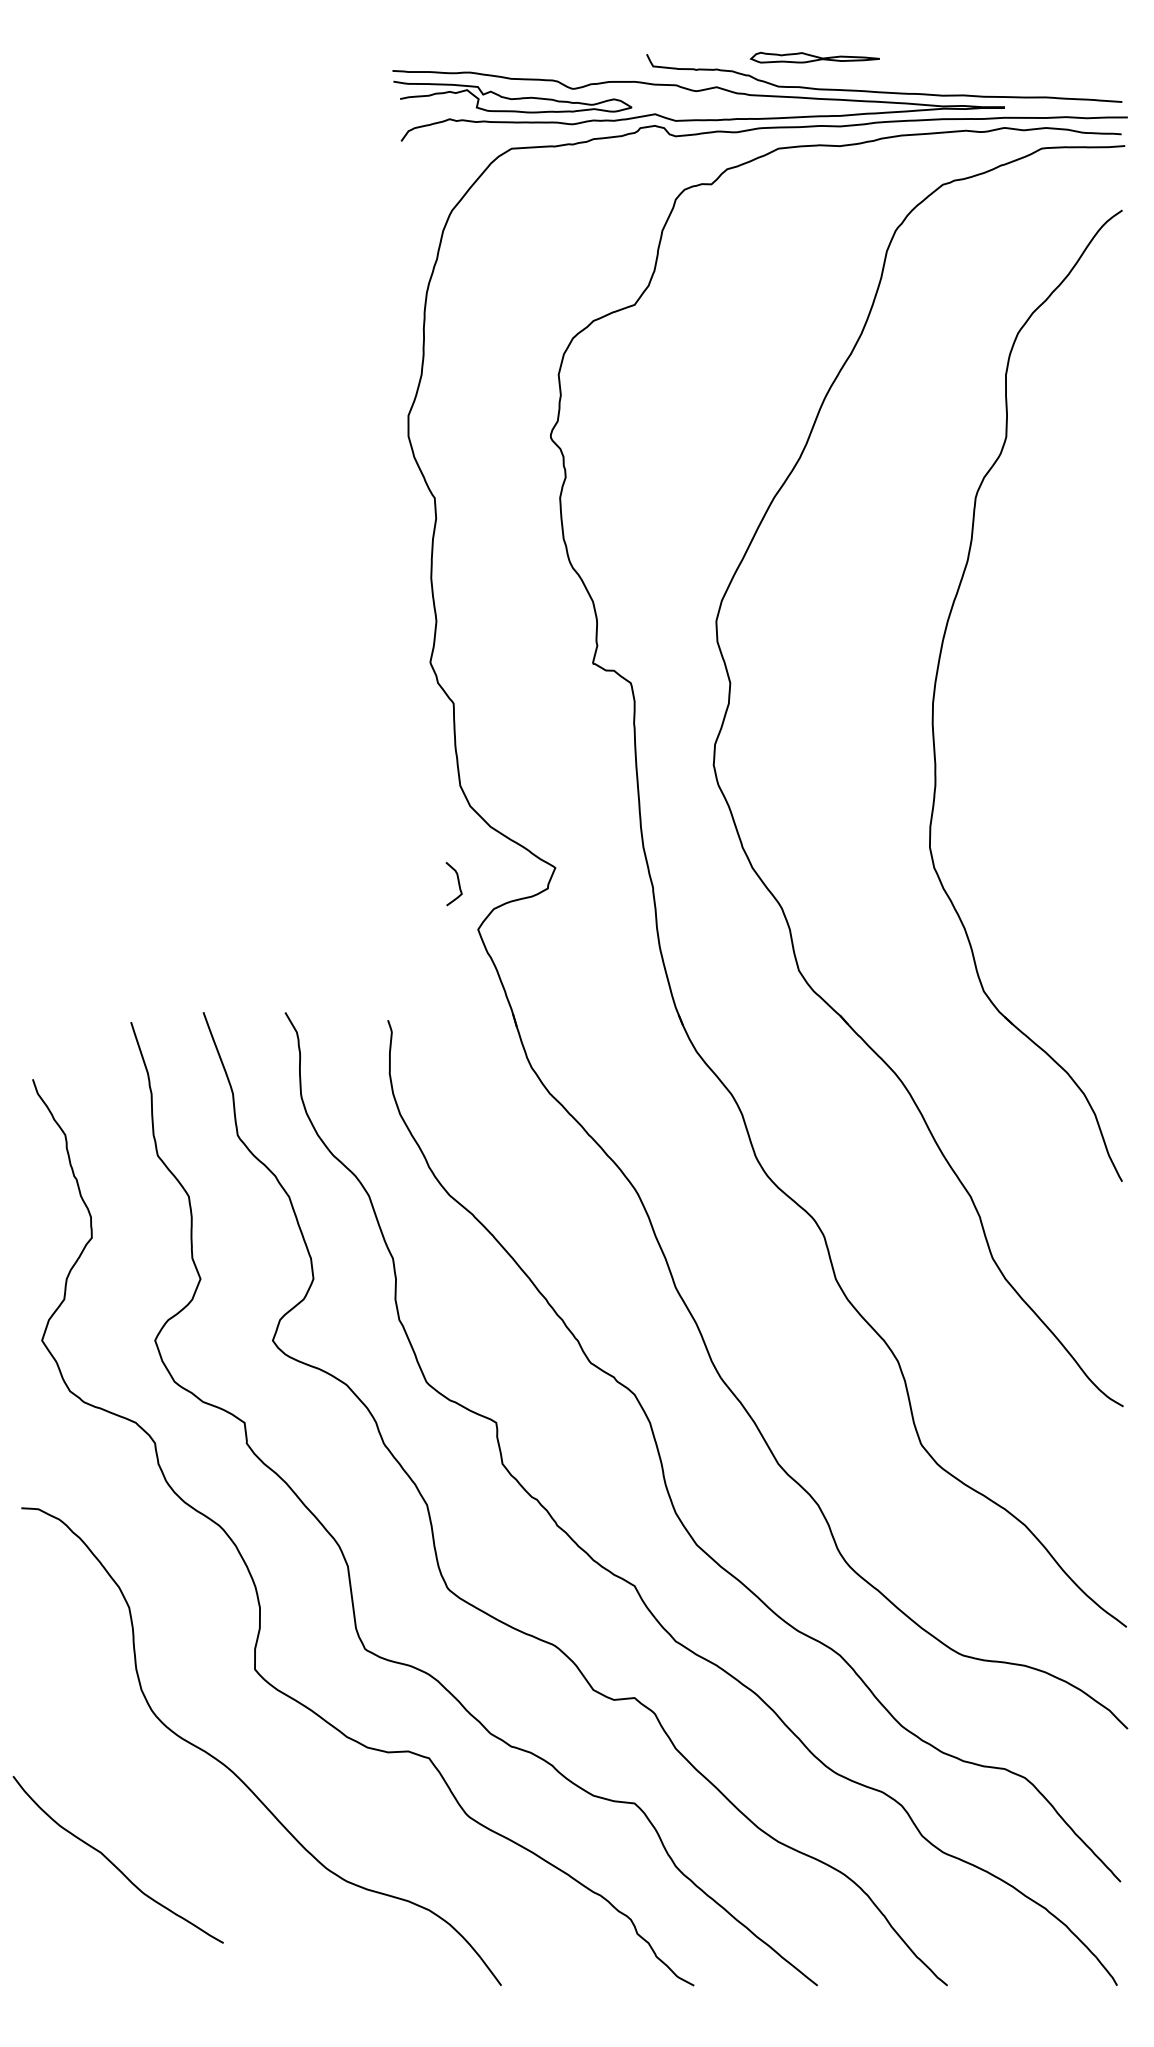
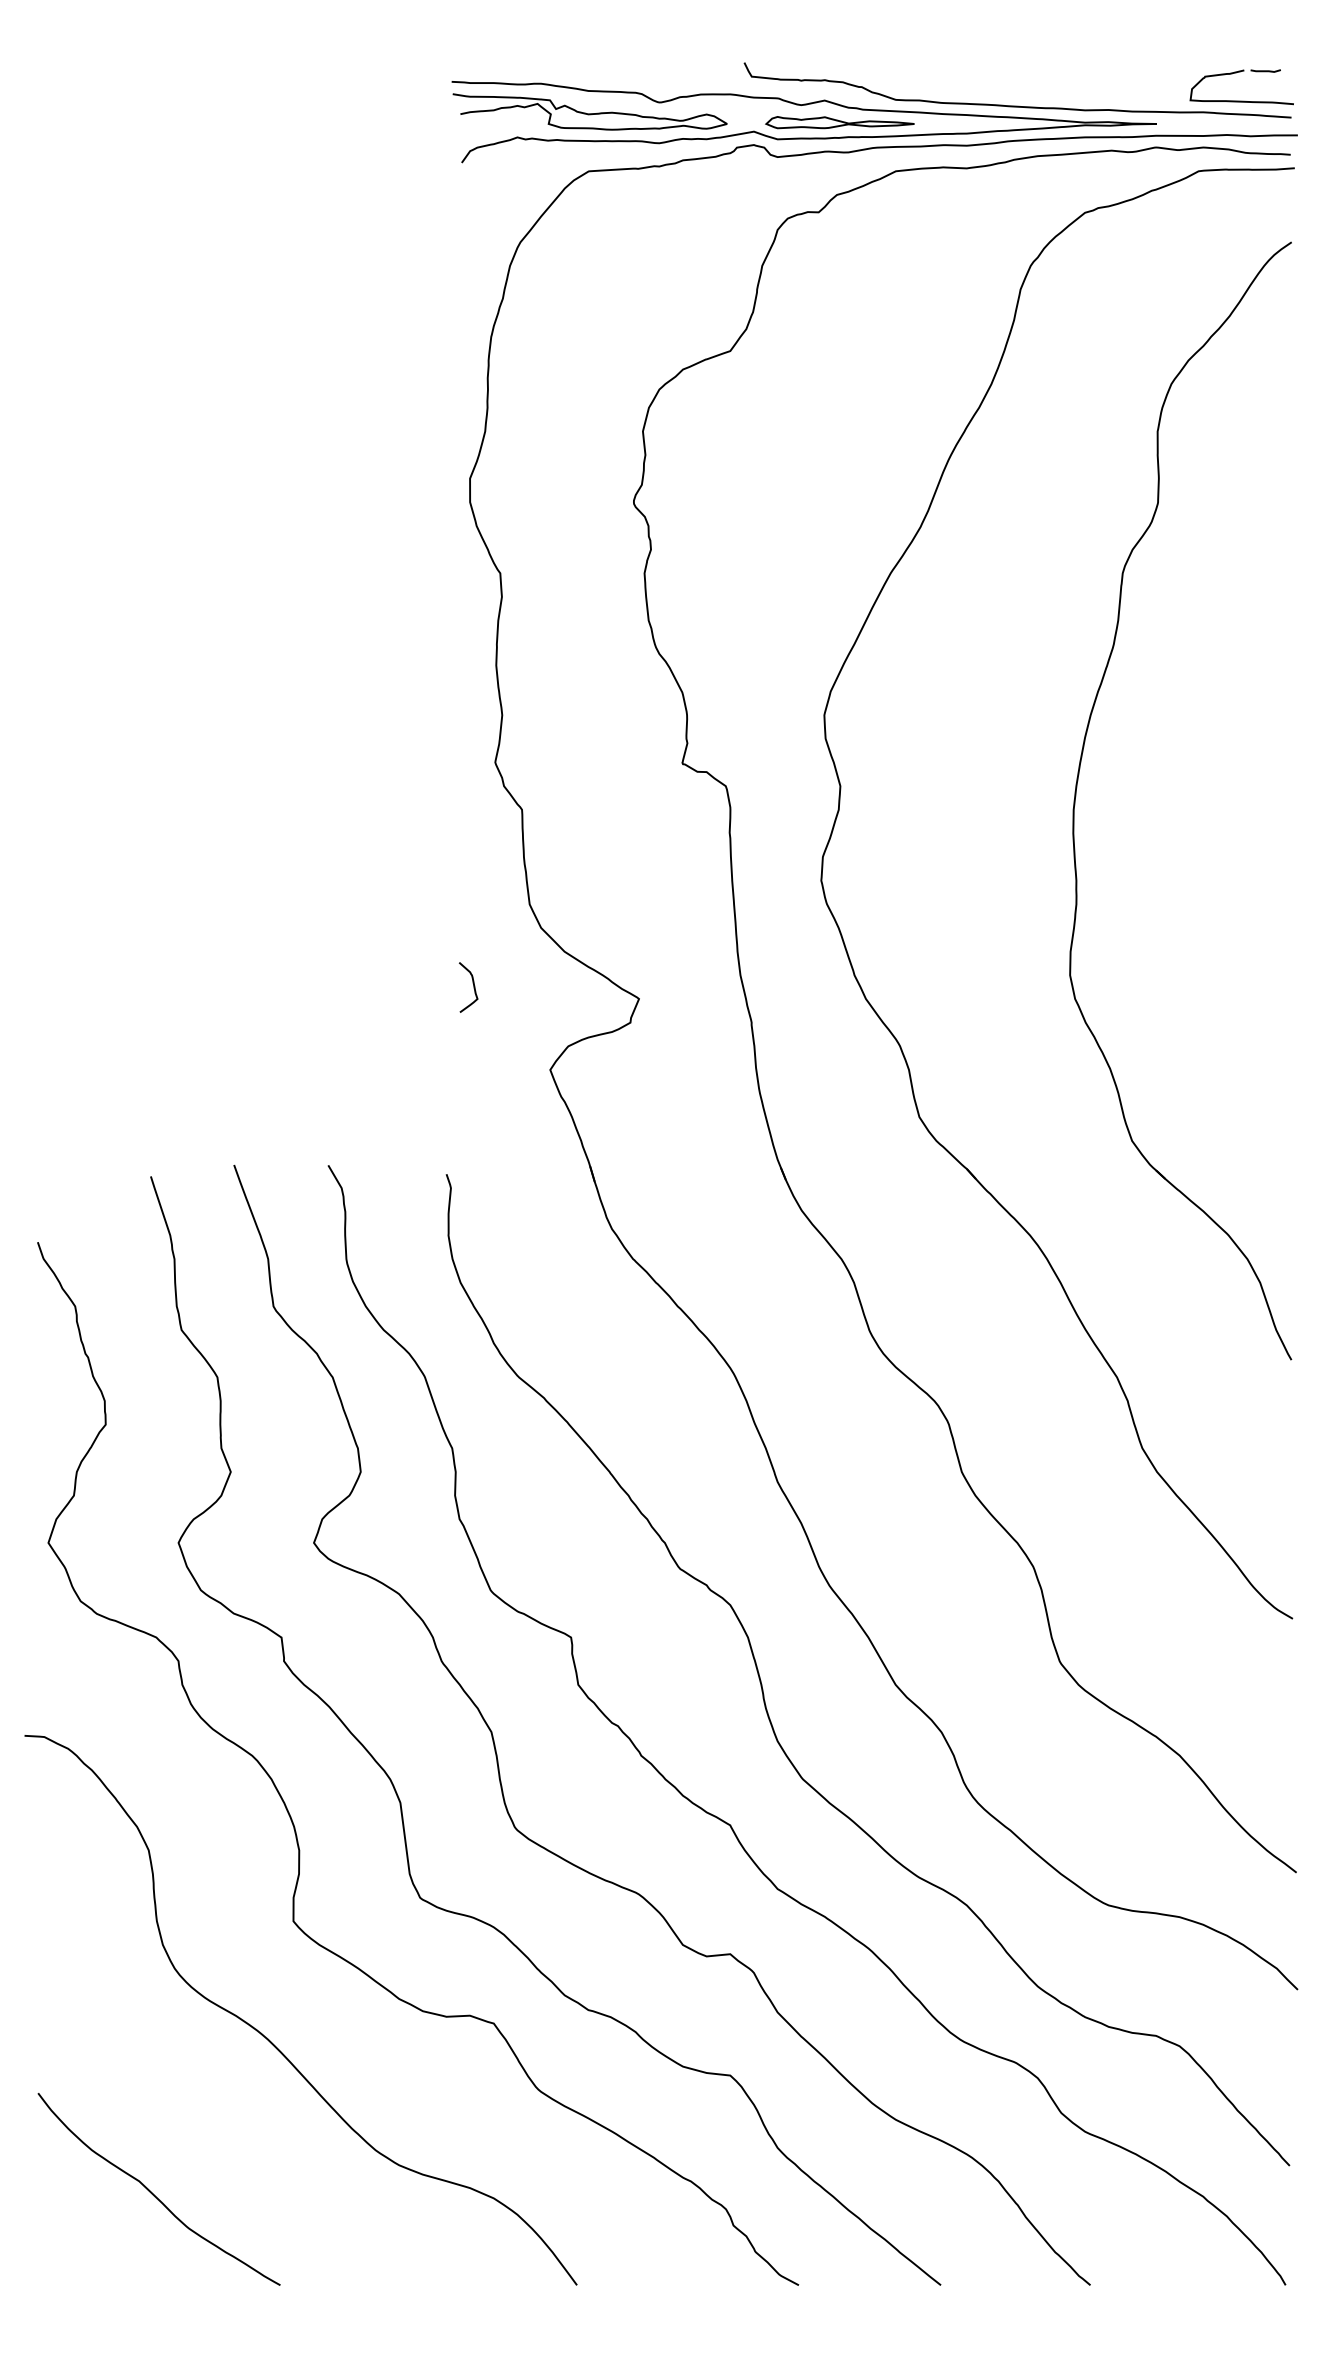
part: (814, 57) -> (839, 122), moved
part: (1078, 87) -> (1241, 100), added
curve: (458, 884) -> (473, 987), moved
curve: (113, 1863) -> (153, 2193), moved

